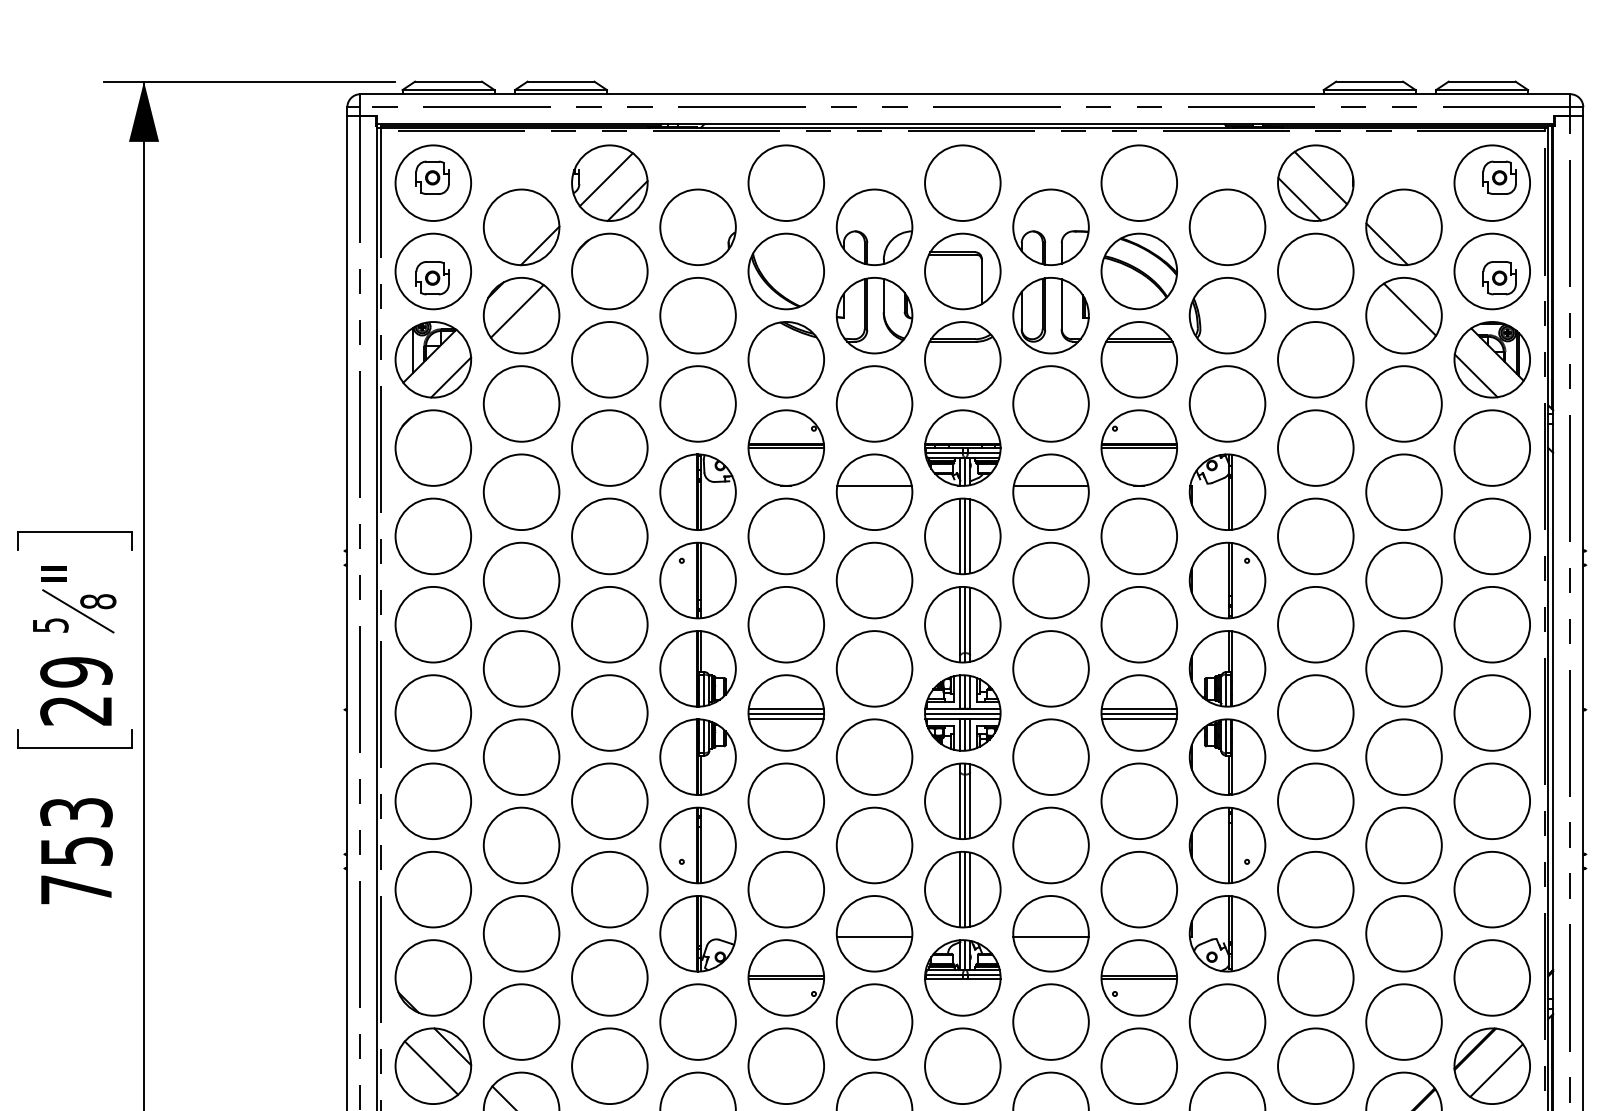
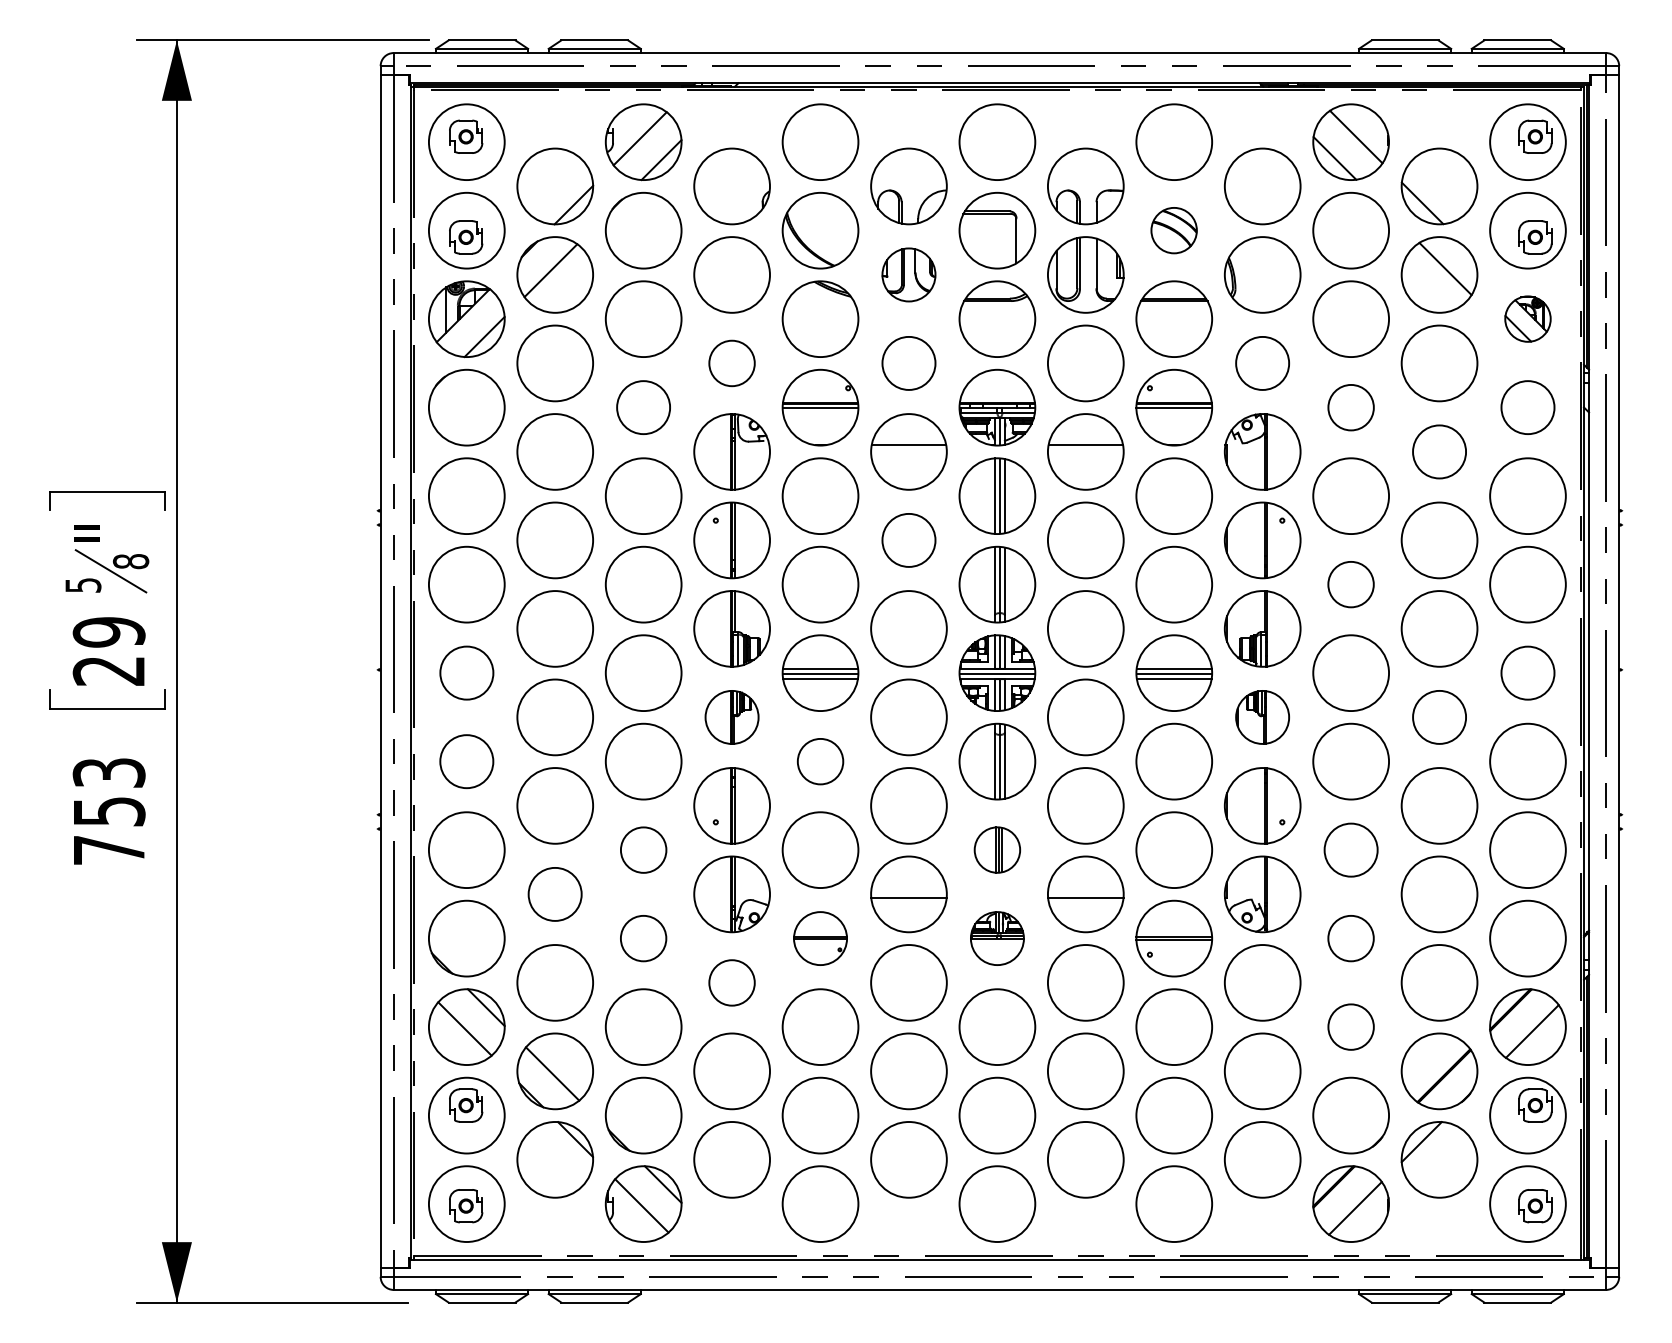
part: (1138, 271) -> (1173, 230), size x0.6
part: (874, 315) -> (908, 274), size x0.7
part: (1491, 359) -> (1527, 318), size x0.6
circle: (697, 404) -> (731, 363), size x0.6
circle: (874, 404) -> (908, 363), size x0.7
circle: (1227, 404) -> (1262, 363), size x0.7
circle: (609, 447) -> (643, 407), size x0.7
circle: (1316, 447) -> (1351, 407), size x0.6
circle: (1491, 447) -> (1527, 407), size x0.7
circle: (1403, 491) -> (1439, 451), size x0.7
circle: (874, 580) -> (908, 540), size x0.7
circle: (1315, 624) -> (1350, 584), size x0.6
circle: (433, 712) -> (466, 672), size x0.7
circle: (1491, 713) -> (1527, 673), size x0.7
part: (697, 757) -> (731, 717), size x0.7
part: (1227, 757) -> (1262, 717), size x0.7
circle: (1403, 757) -> (1439, 717), size x0.7
circle: (433, 801) -> (466, 761), size x0.7
circle: (786, 801) -> (820, 761), size x0.6
part: (962, 888) -> (997, 849), size x0.6
circle: (609, 889) -> (643, 850), size x0.6
circle: (1316, 889) -> (1351, 850), size x0.7
circle: (520, 933) -> (554, 894), size x0.7
circle: (609, 977) -> (643, 938), size x0.6
part: (786, 977) -> (820, 938), size x0.7
part: (962, 977) -> (997, 938), size x0.7
circle: (1315, 977) -> (1350, 938), size x0.6
circle: (697, 1021) -> (731, 982), size x0.6
circle: (1316, 1066) -> (1351, 1027), size x0.6

